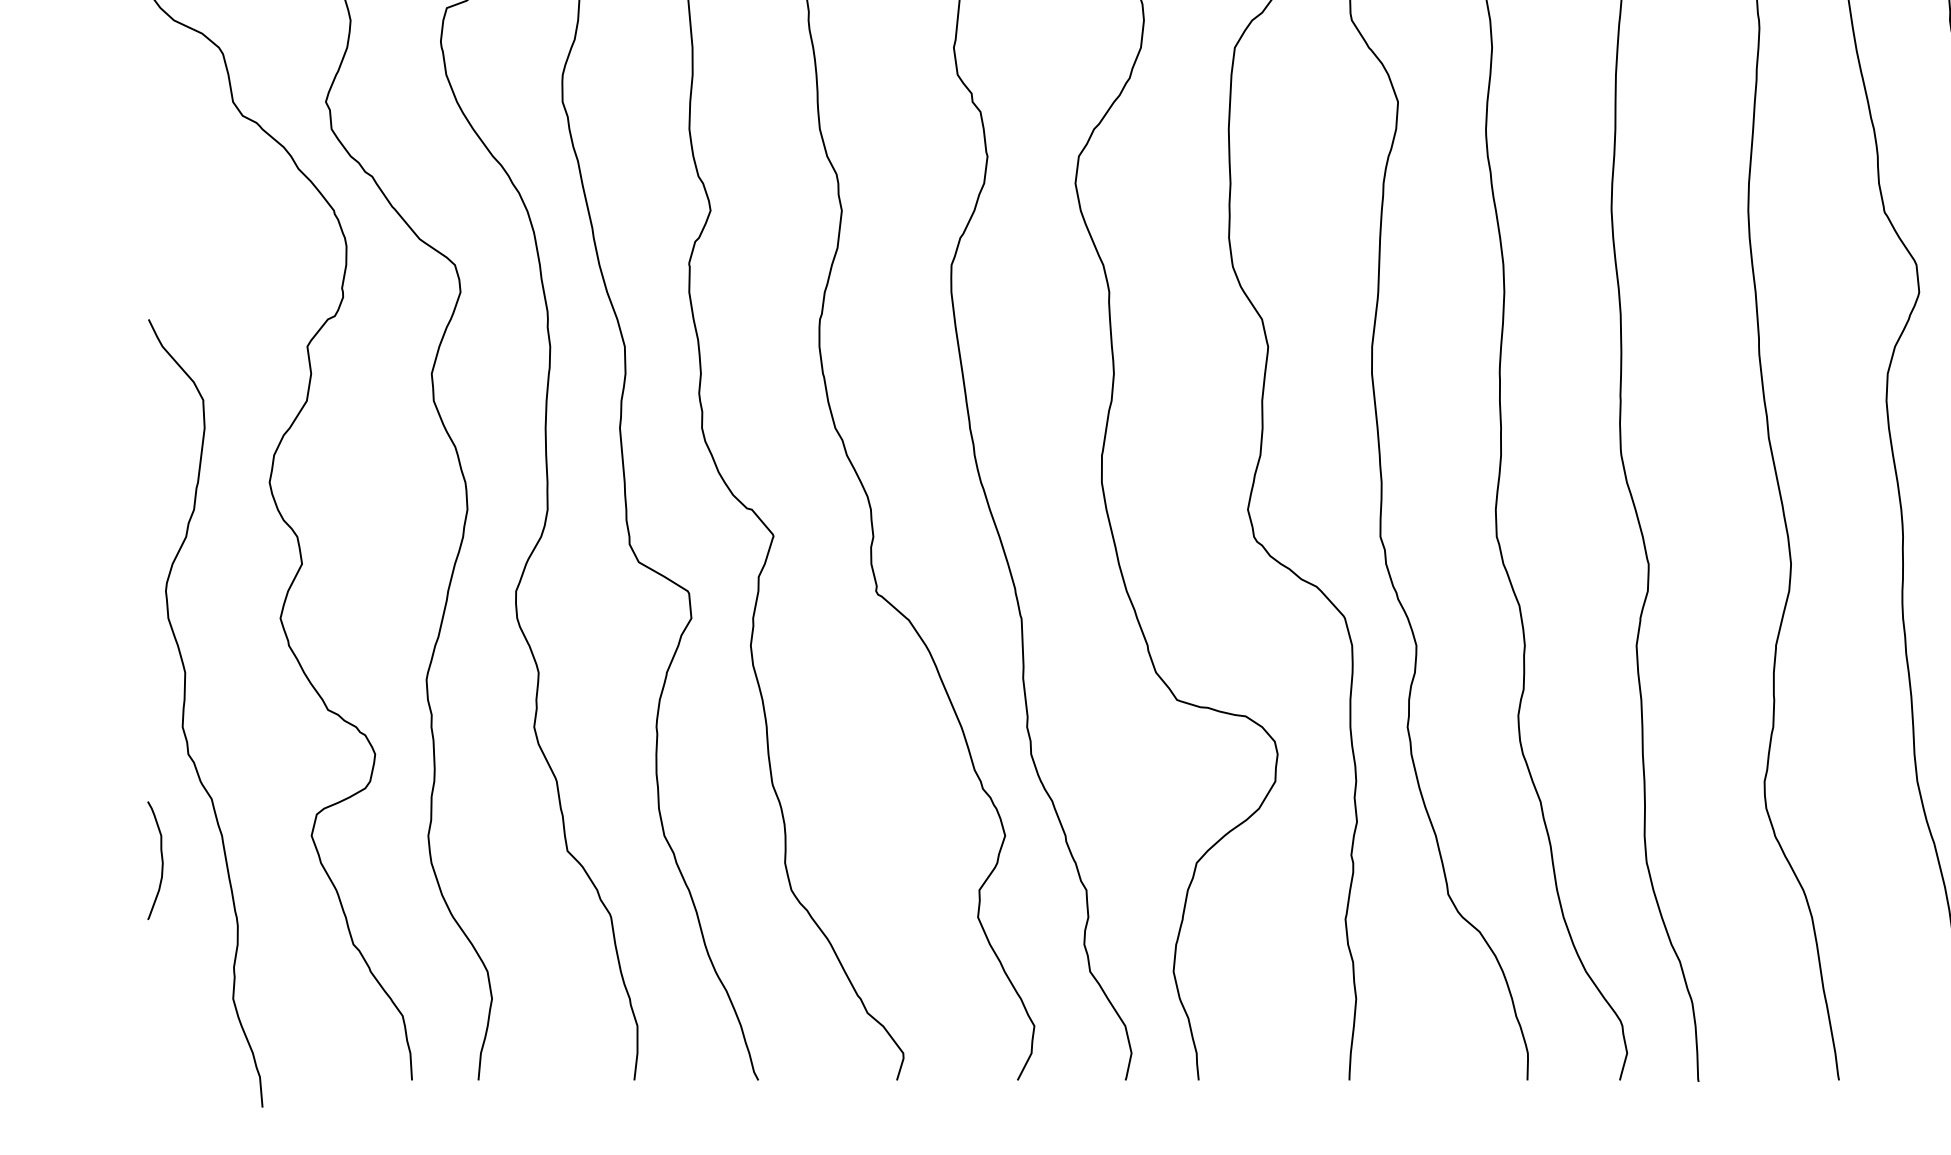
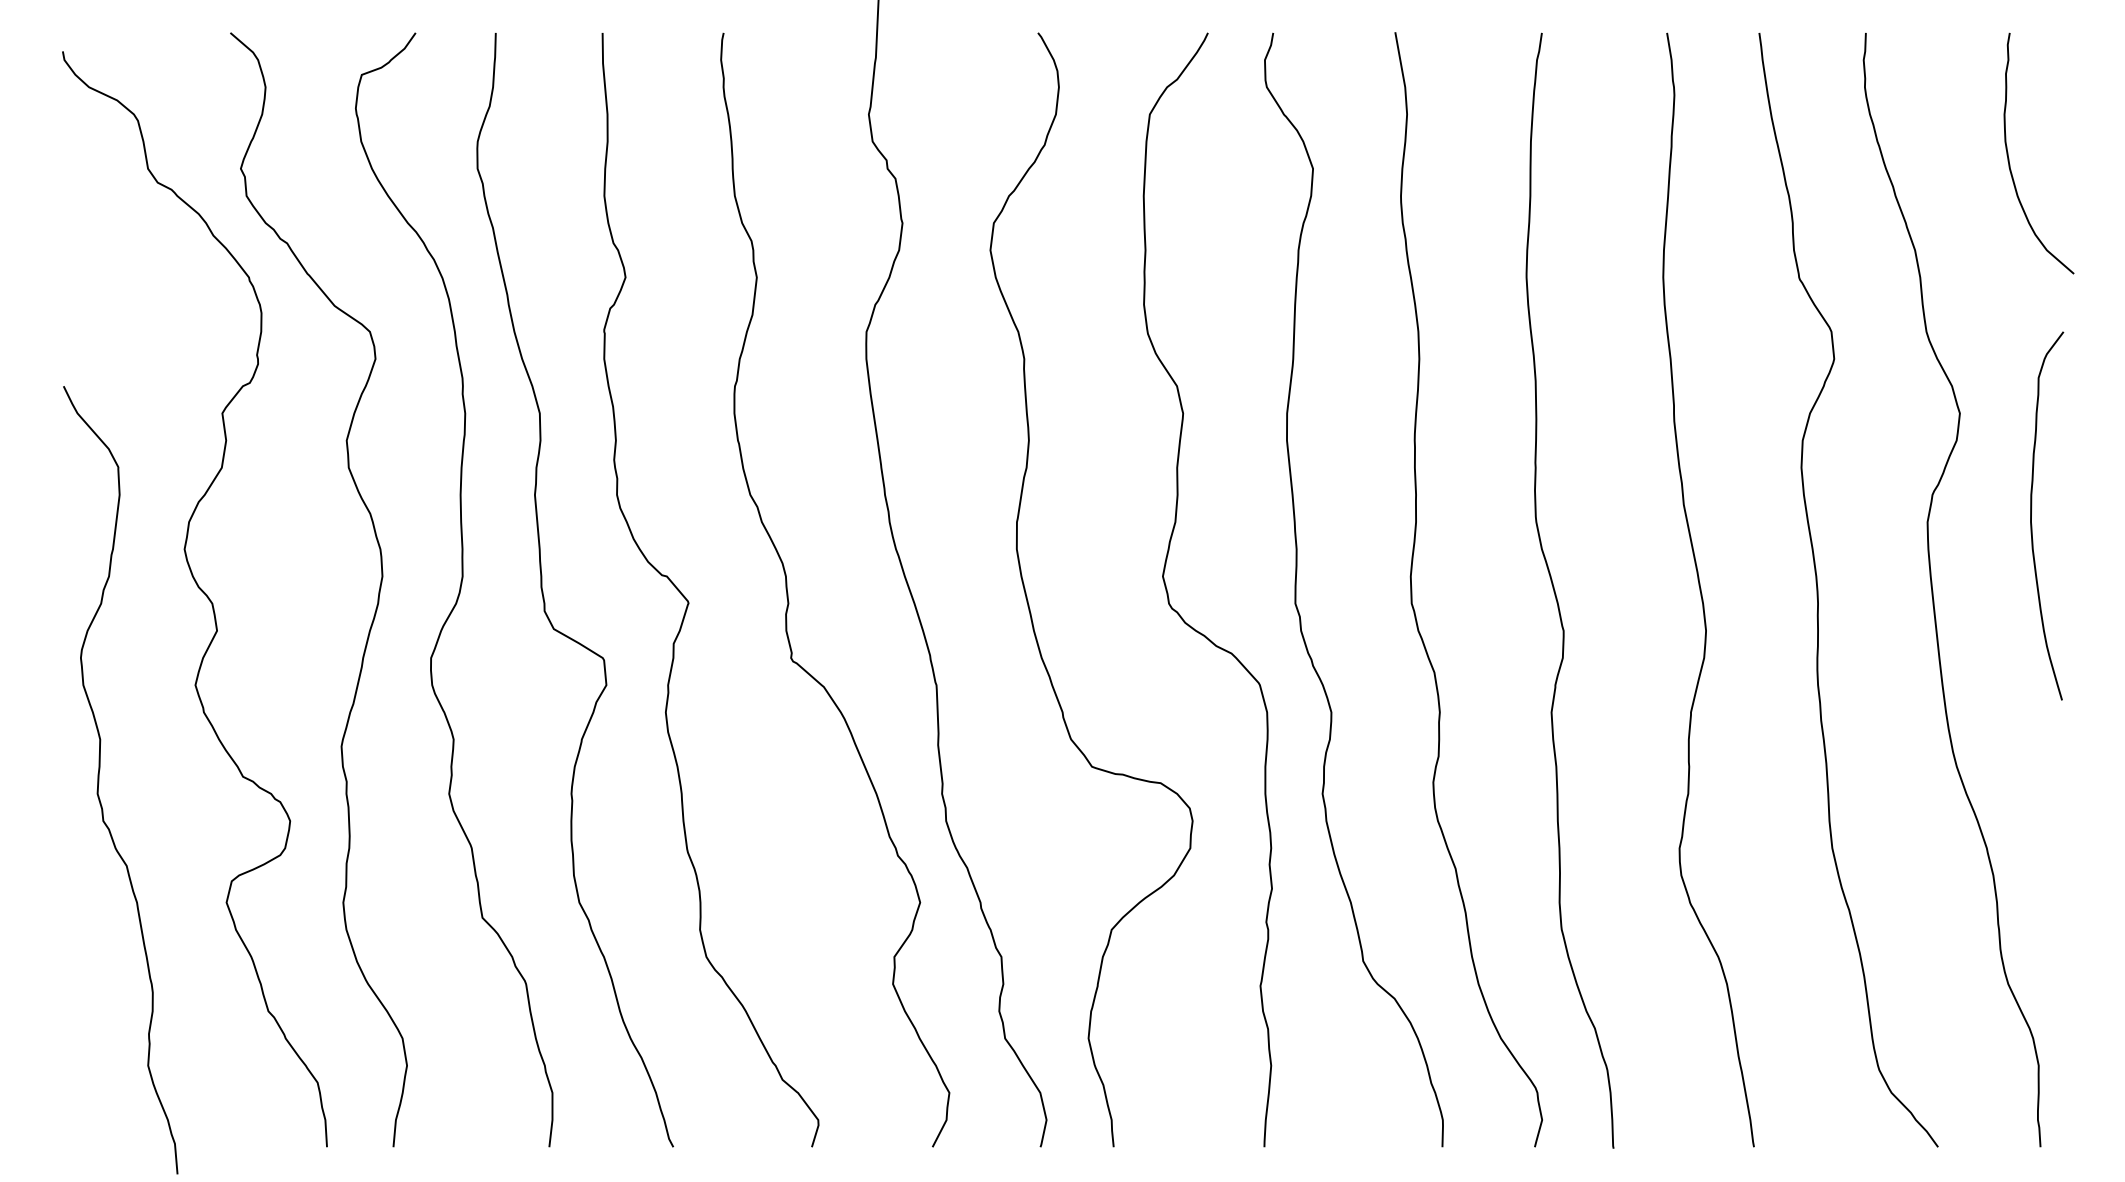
curve: (161, 860) -> (76, 927), removed

